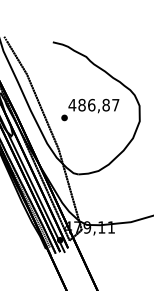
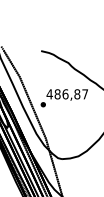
text: (90, 109) -> (64, 97), moved

